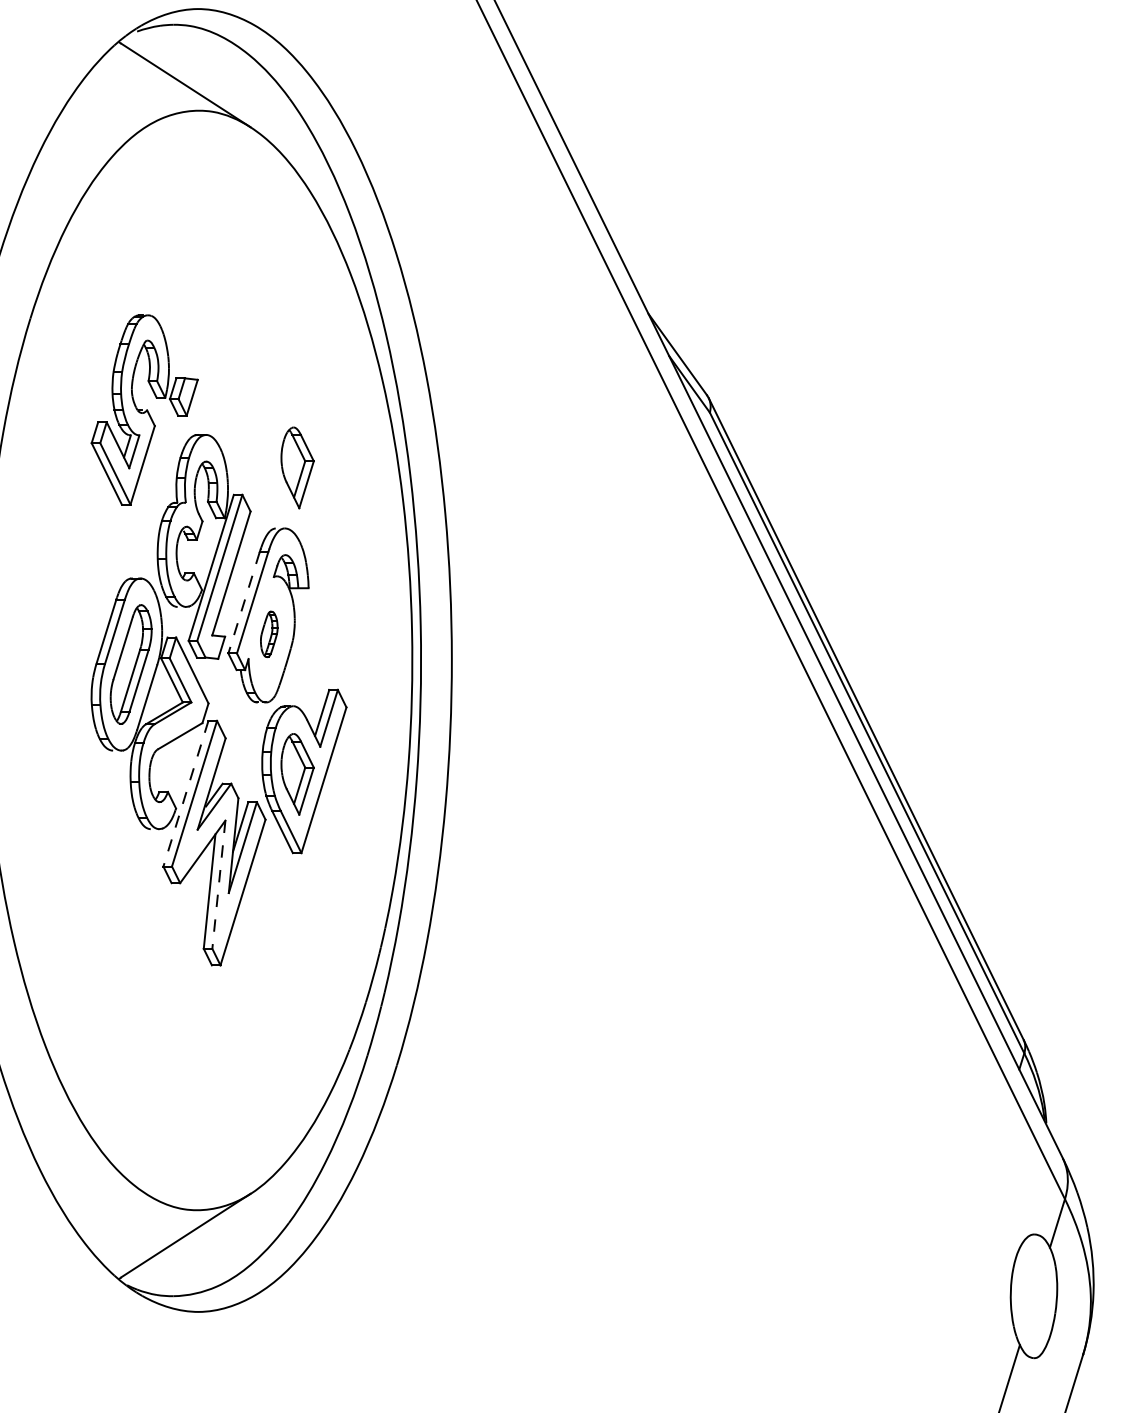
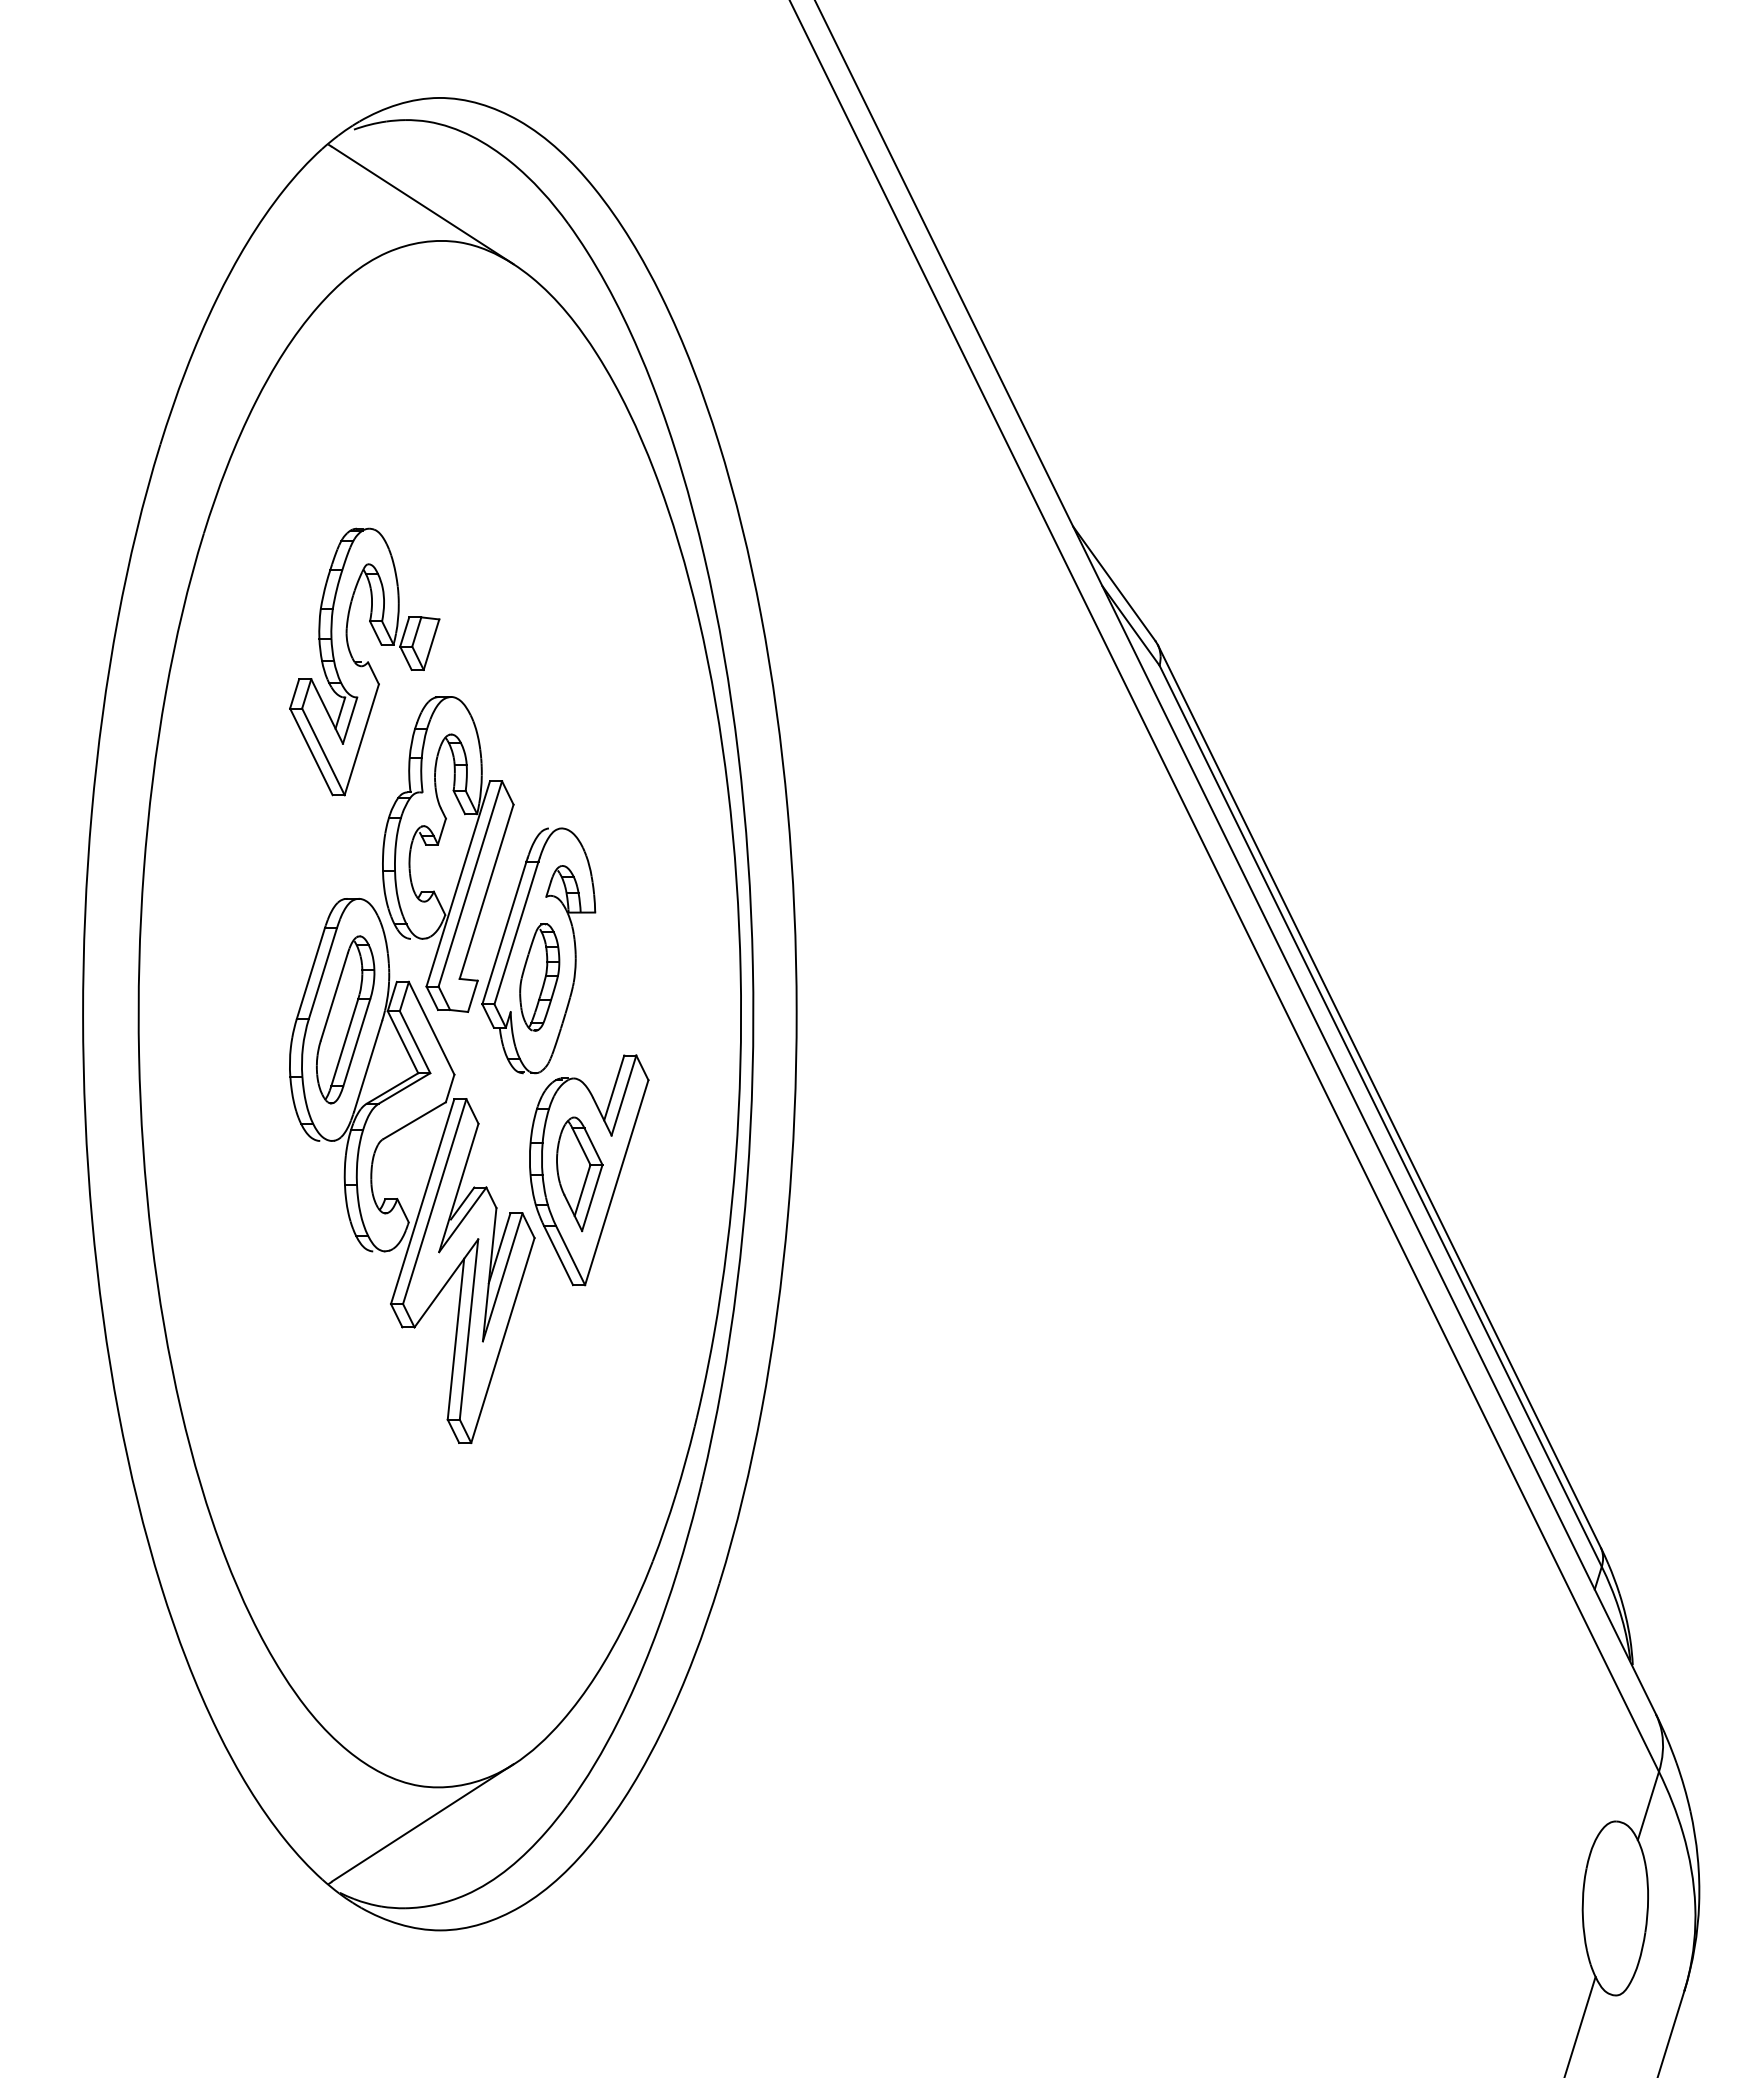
part: (297, 468) -> (579, 743), removed
line: (244, 603) -> (504, 933), dashed -> solid
part: (269, 634) -> (539, 977), size x1.67
line: (185, 794) -> (422, 1202), dashed -> solid
line: (219, 884) -> (469, 1329), dashed -> solid

